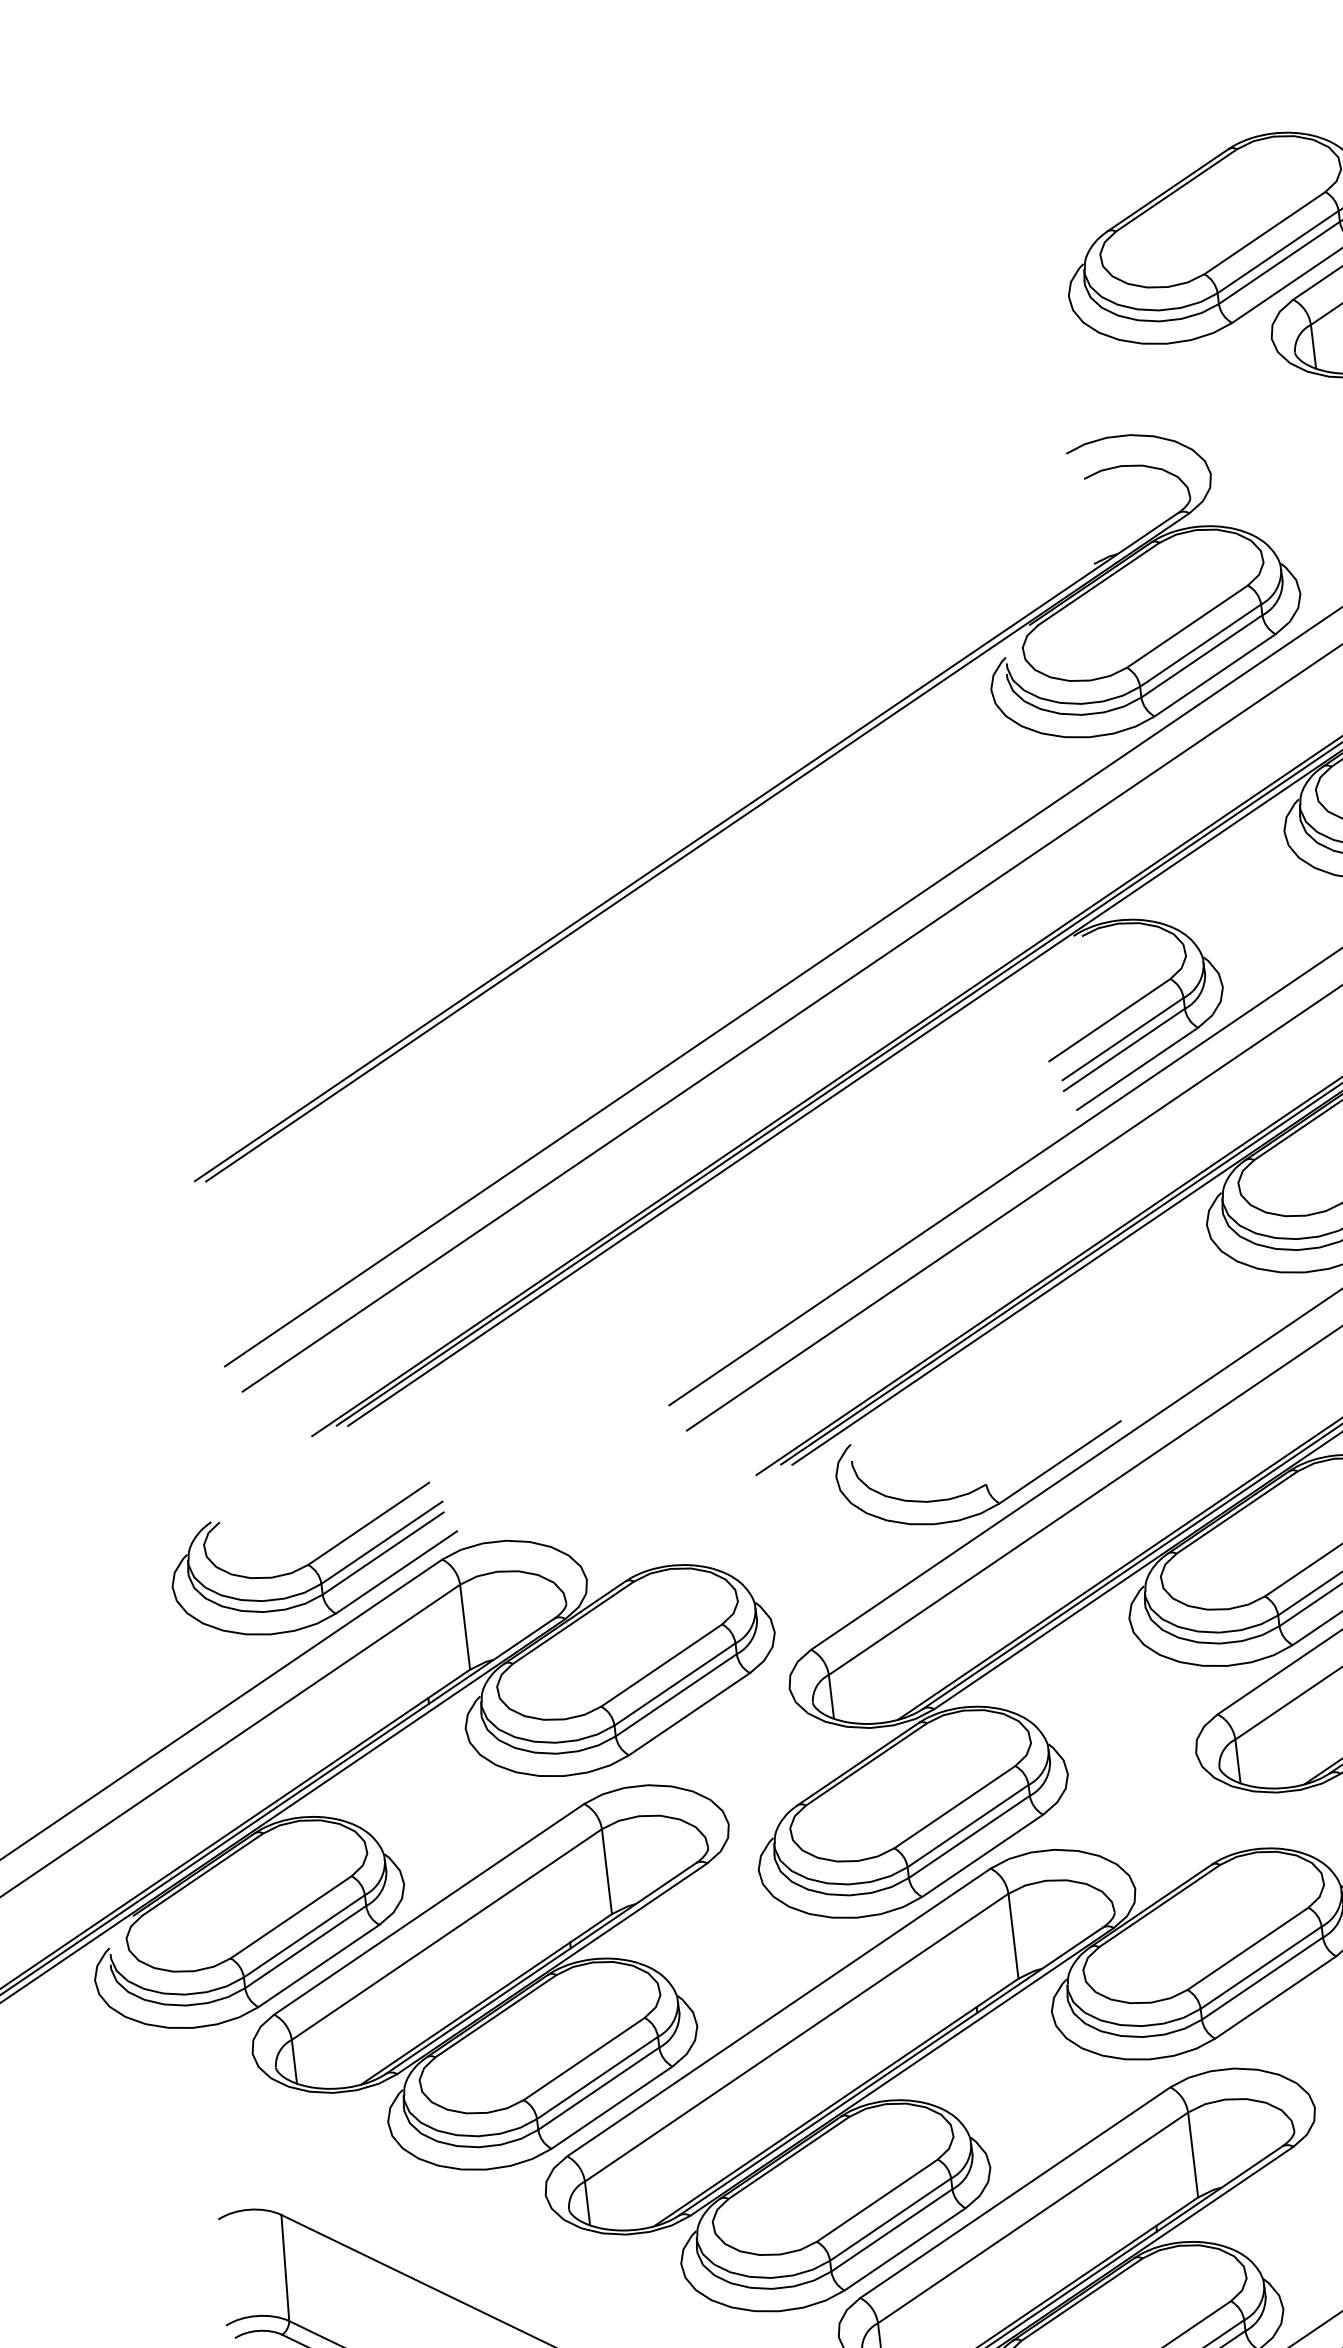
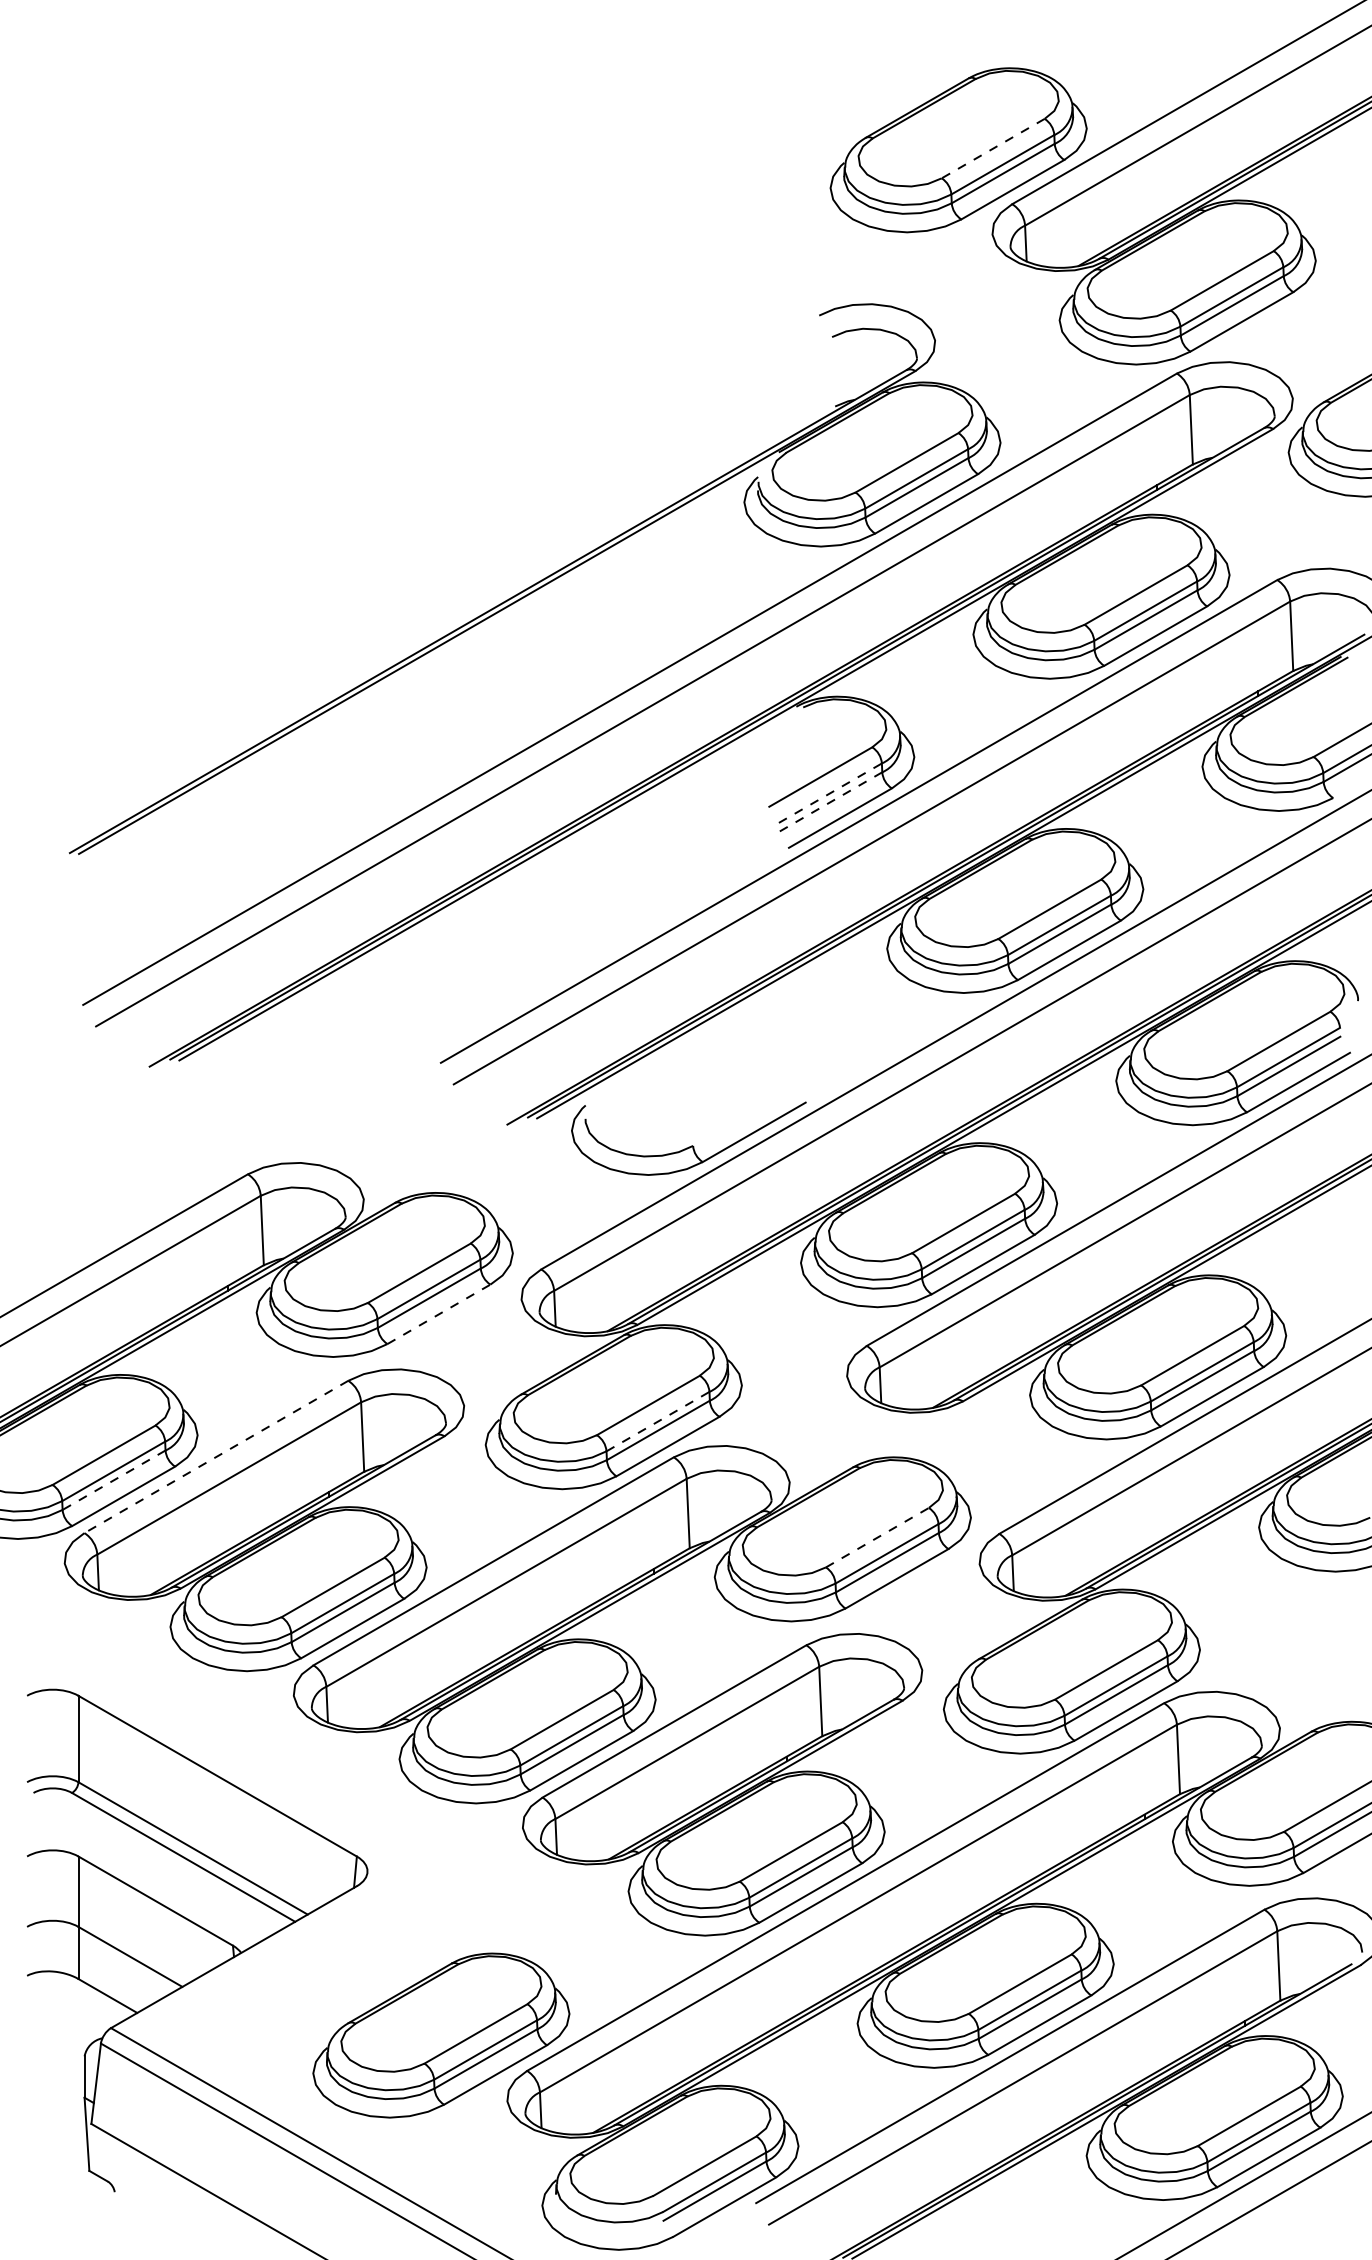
line: (1263, 233) -> (992, 148), solid -> dashed
line: (1123, 1038) -> (830, 792), solid -> dashed
line: (1124, 1050) -> (830, 802), solid -> dashed
part: (314, 1560) -> (144, 1167), removed
line: (690, 1714) -> (439, 1314), solid -> dashed
line: (968, 1825) -> (658, 1421), solid -> dashed
line: (428, 1910) -> (215, 1457), solid -> dashed
line: (305, 1947) -> (113, 1480), solid -> dashed
line: (1248, 1948) -> (877, 1537), solid -> dashed

